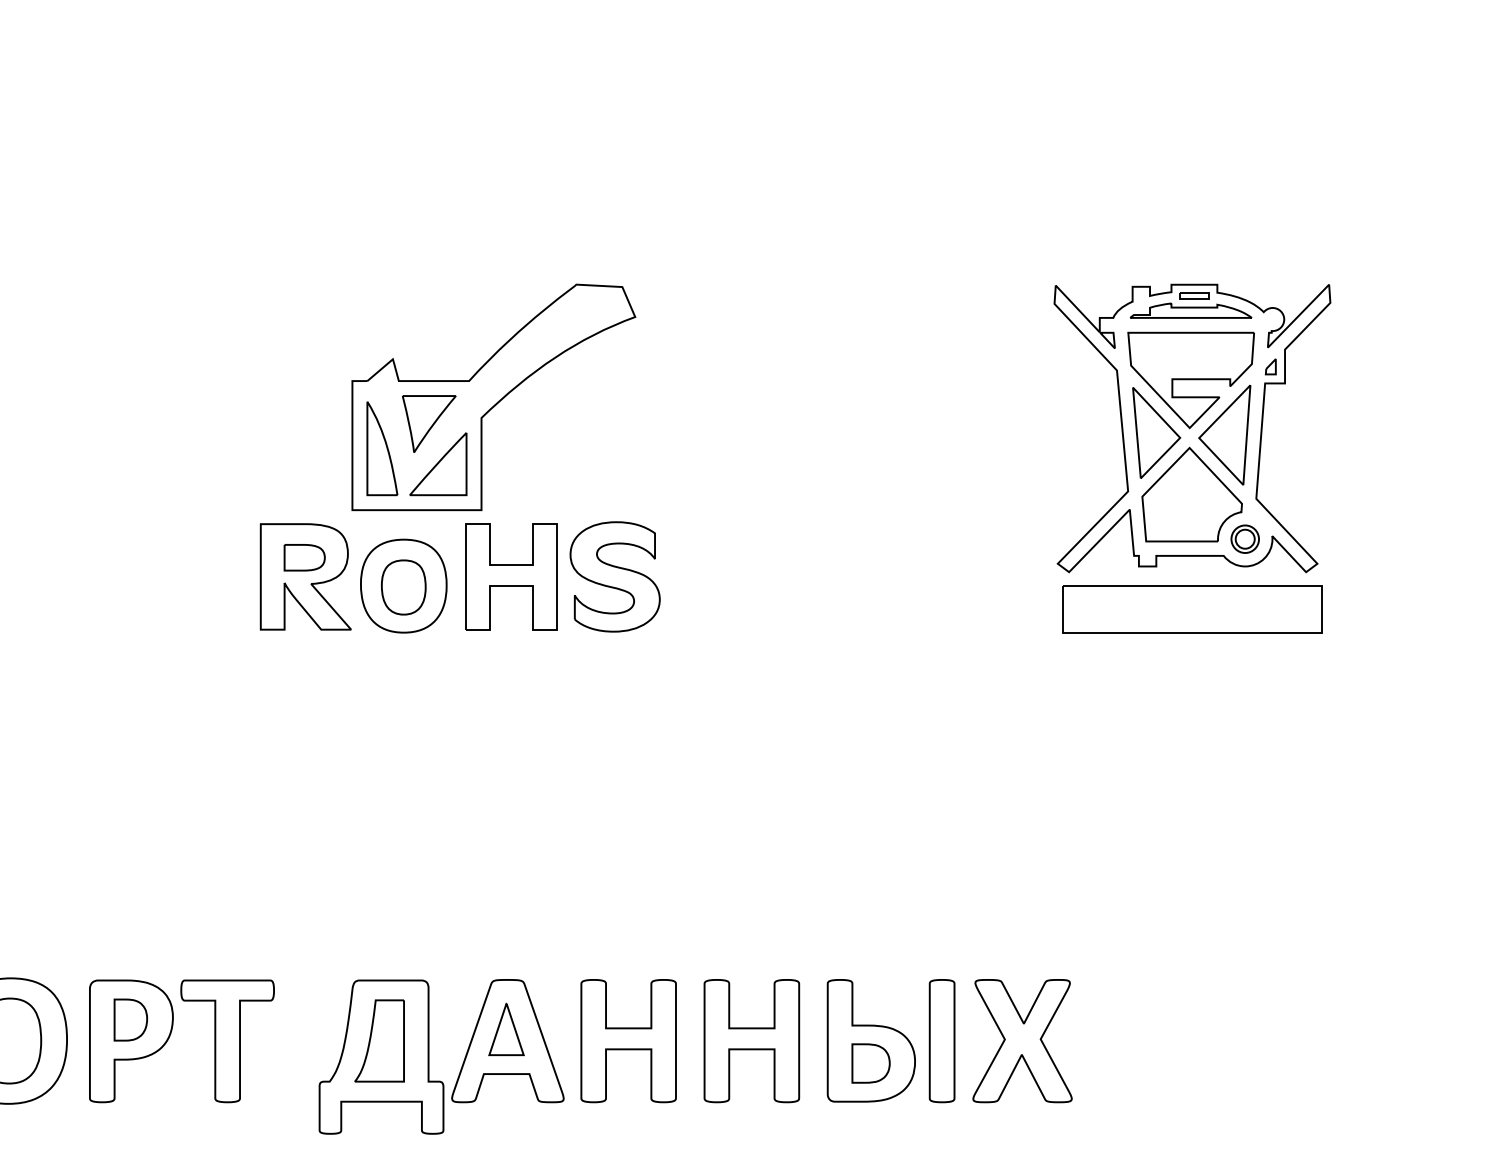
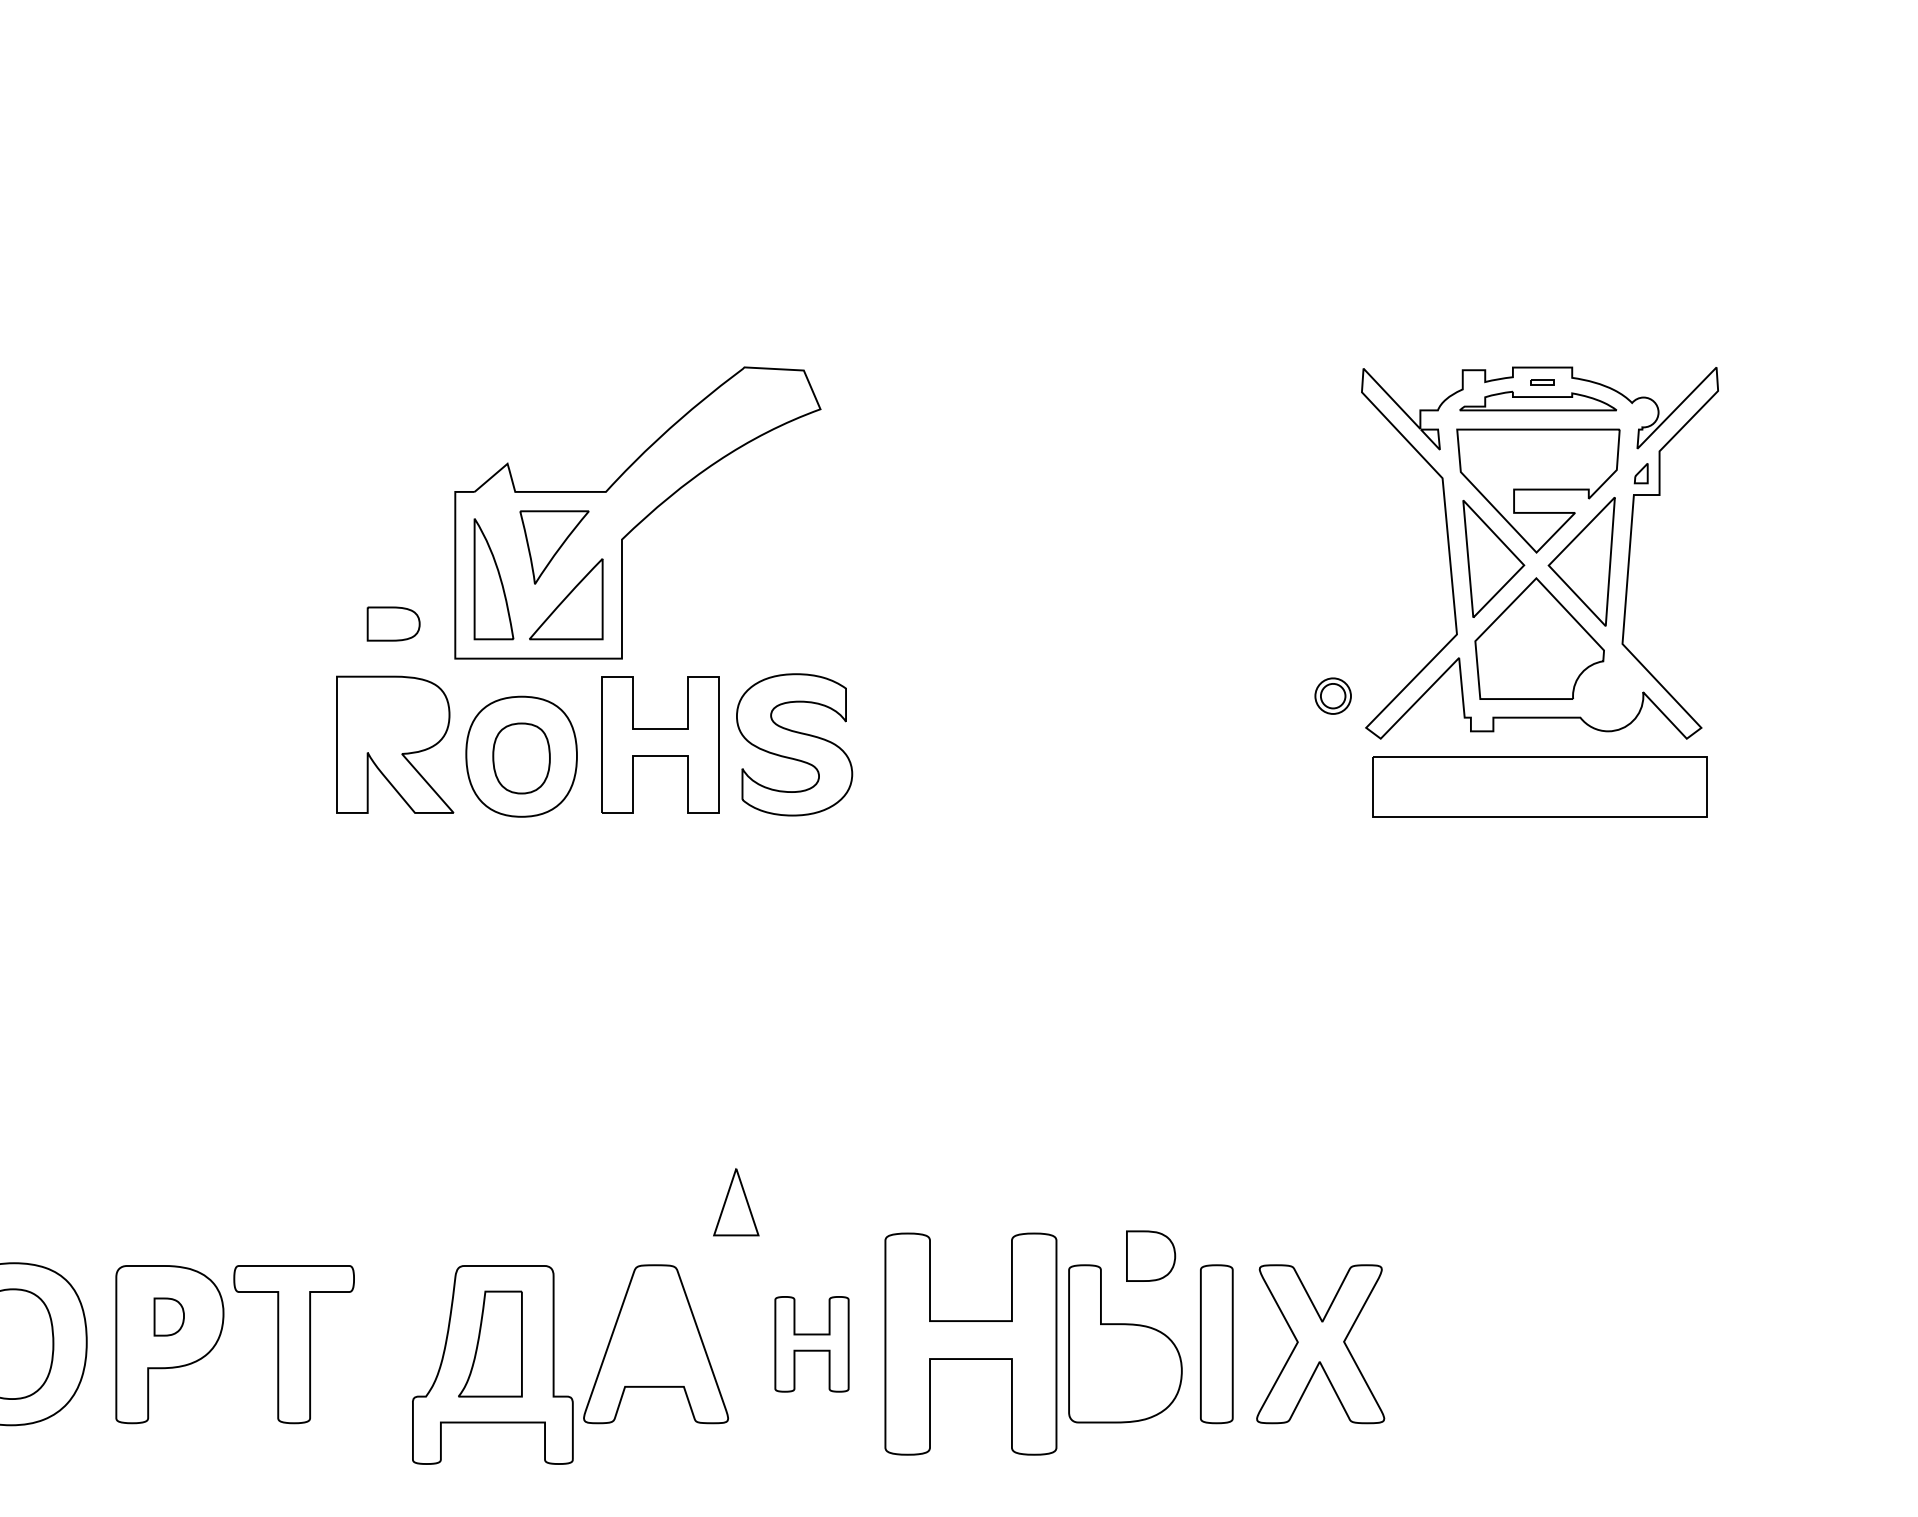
part: (1194, 295) -> (1542, 381), size x0.6
part: (1244, 538) -> (1332, 695), moved
part: (304, 557) -> (393, 623), moved
part: (131, 1019) -> (169, 1316), size x0.7
part: (506, 1029) -> (736, 1202), moved
part: (628, 1041) -> (811, 1344), size x0.6
part: (752, 1041) -> (971, 1344), size x1.4
part: (871, 1062) -> (1151, 1255), moved

